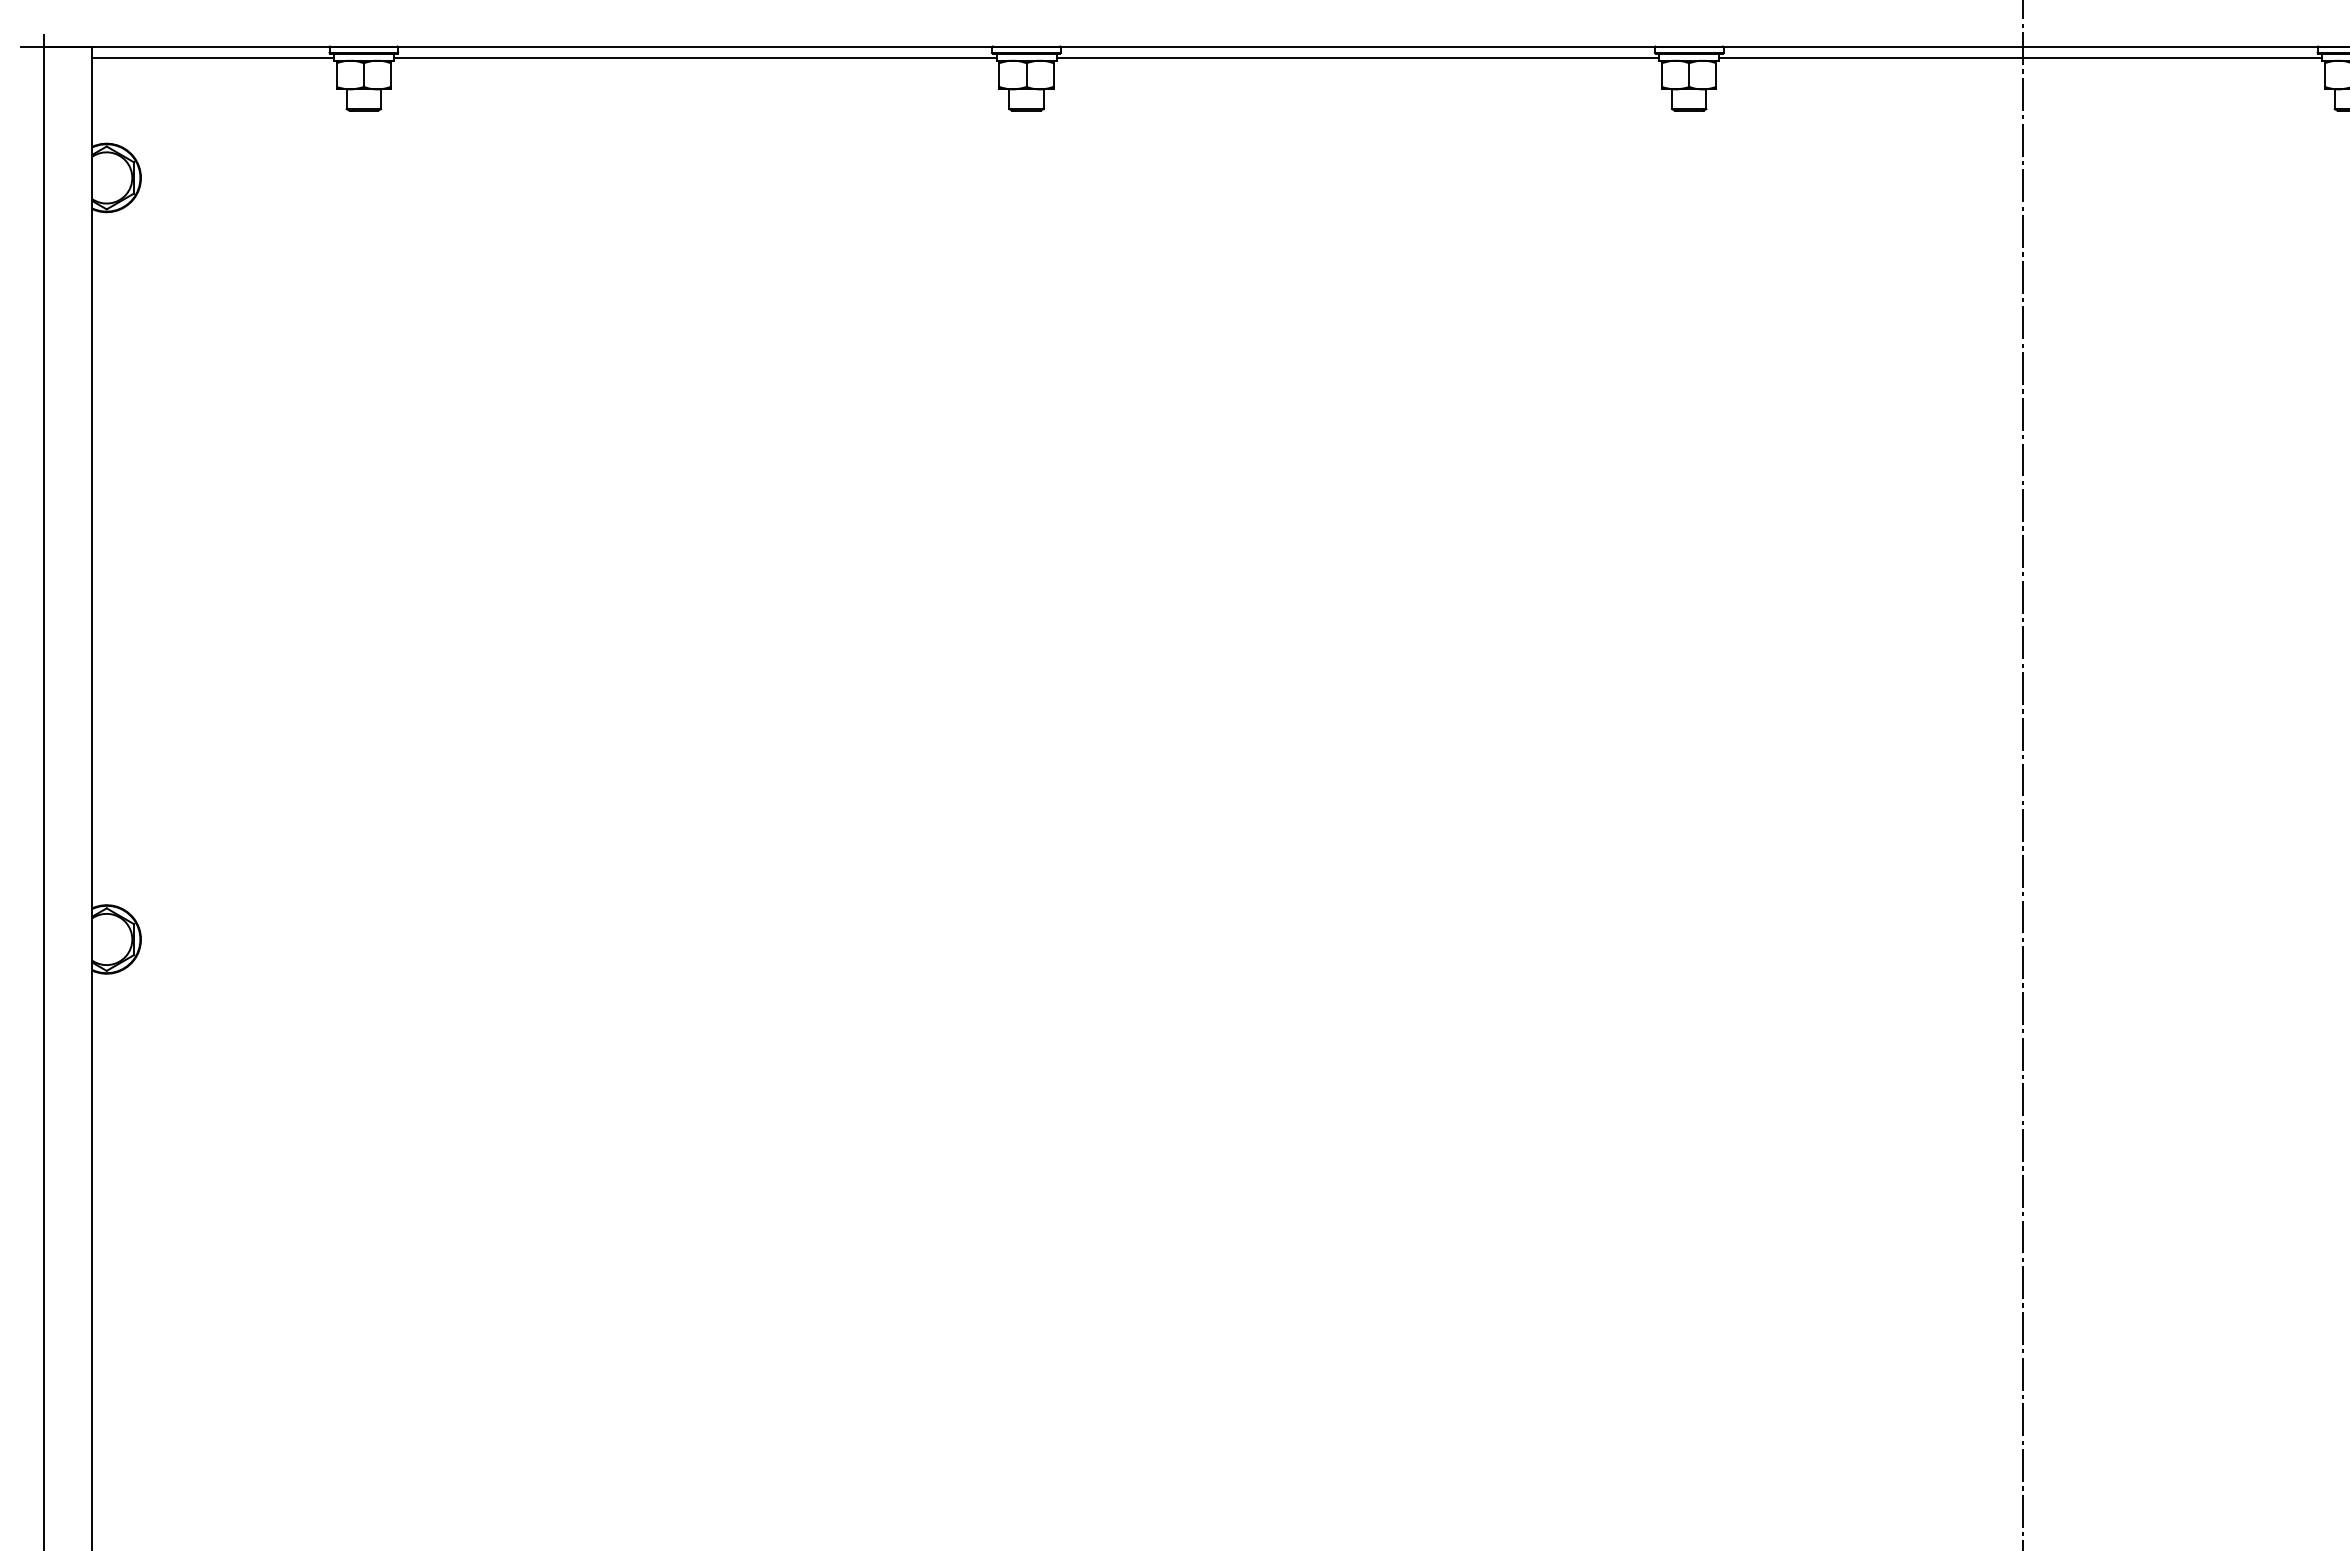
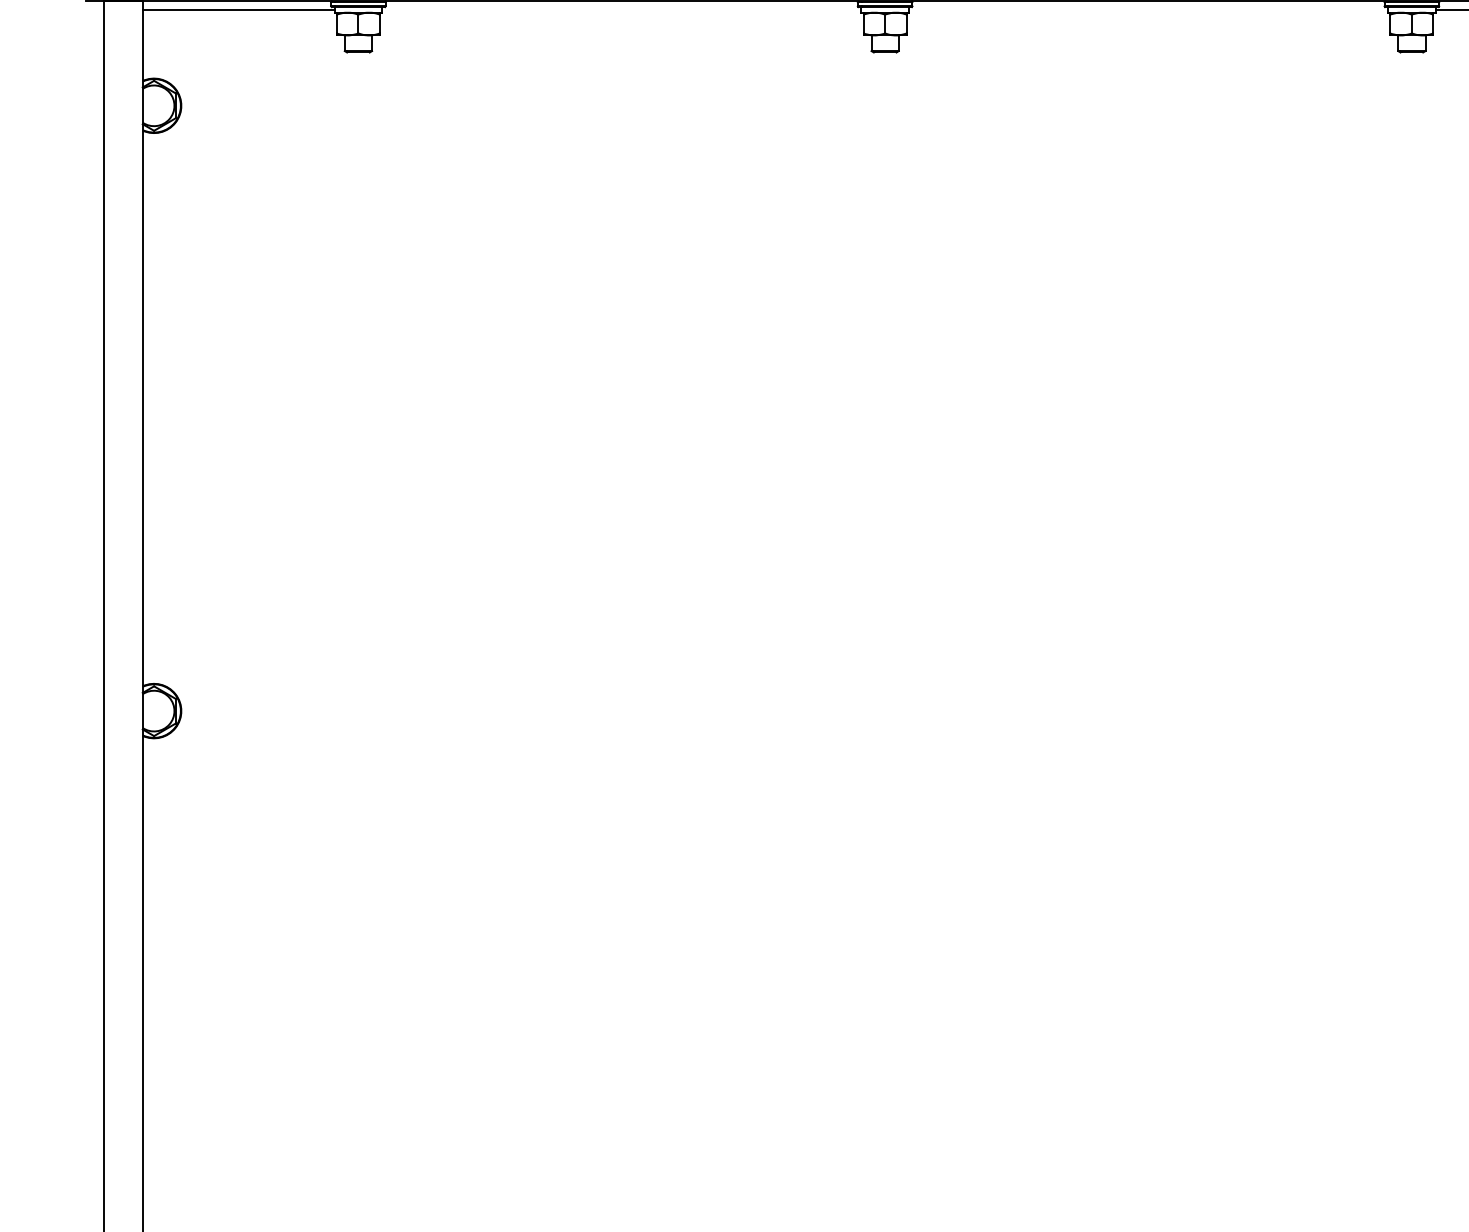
line: (694, 57) -> (621, 10), removed
line: (1357, 57) -> (1148, 10), removed

